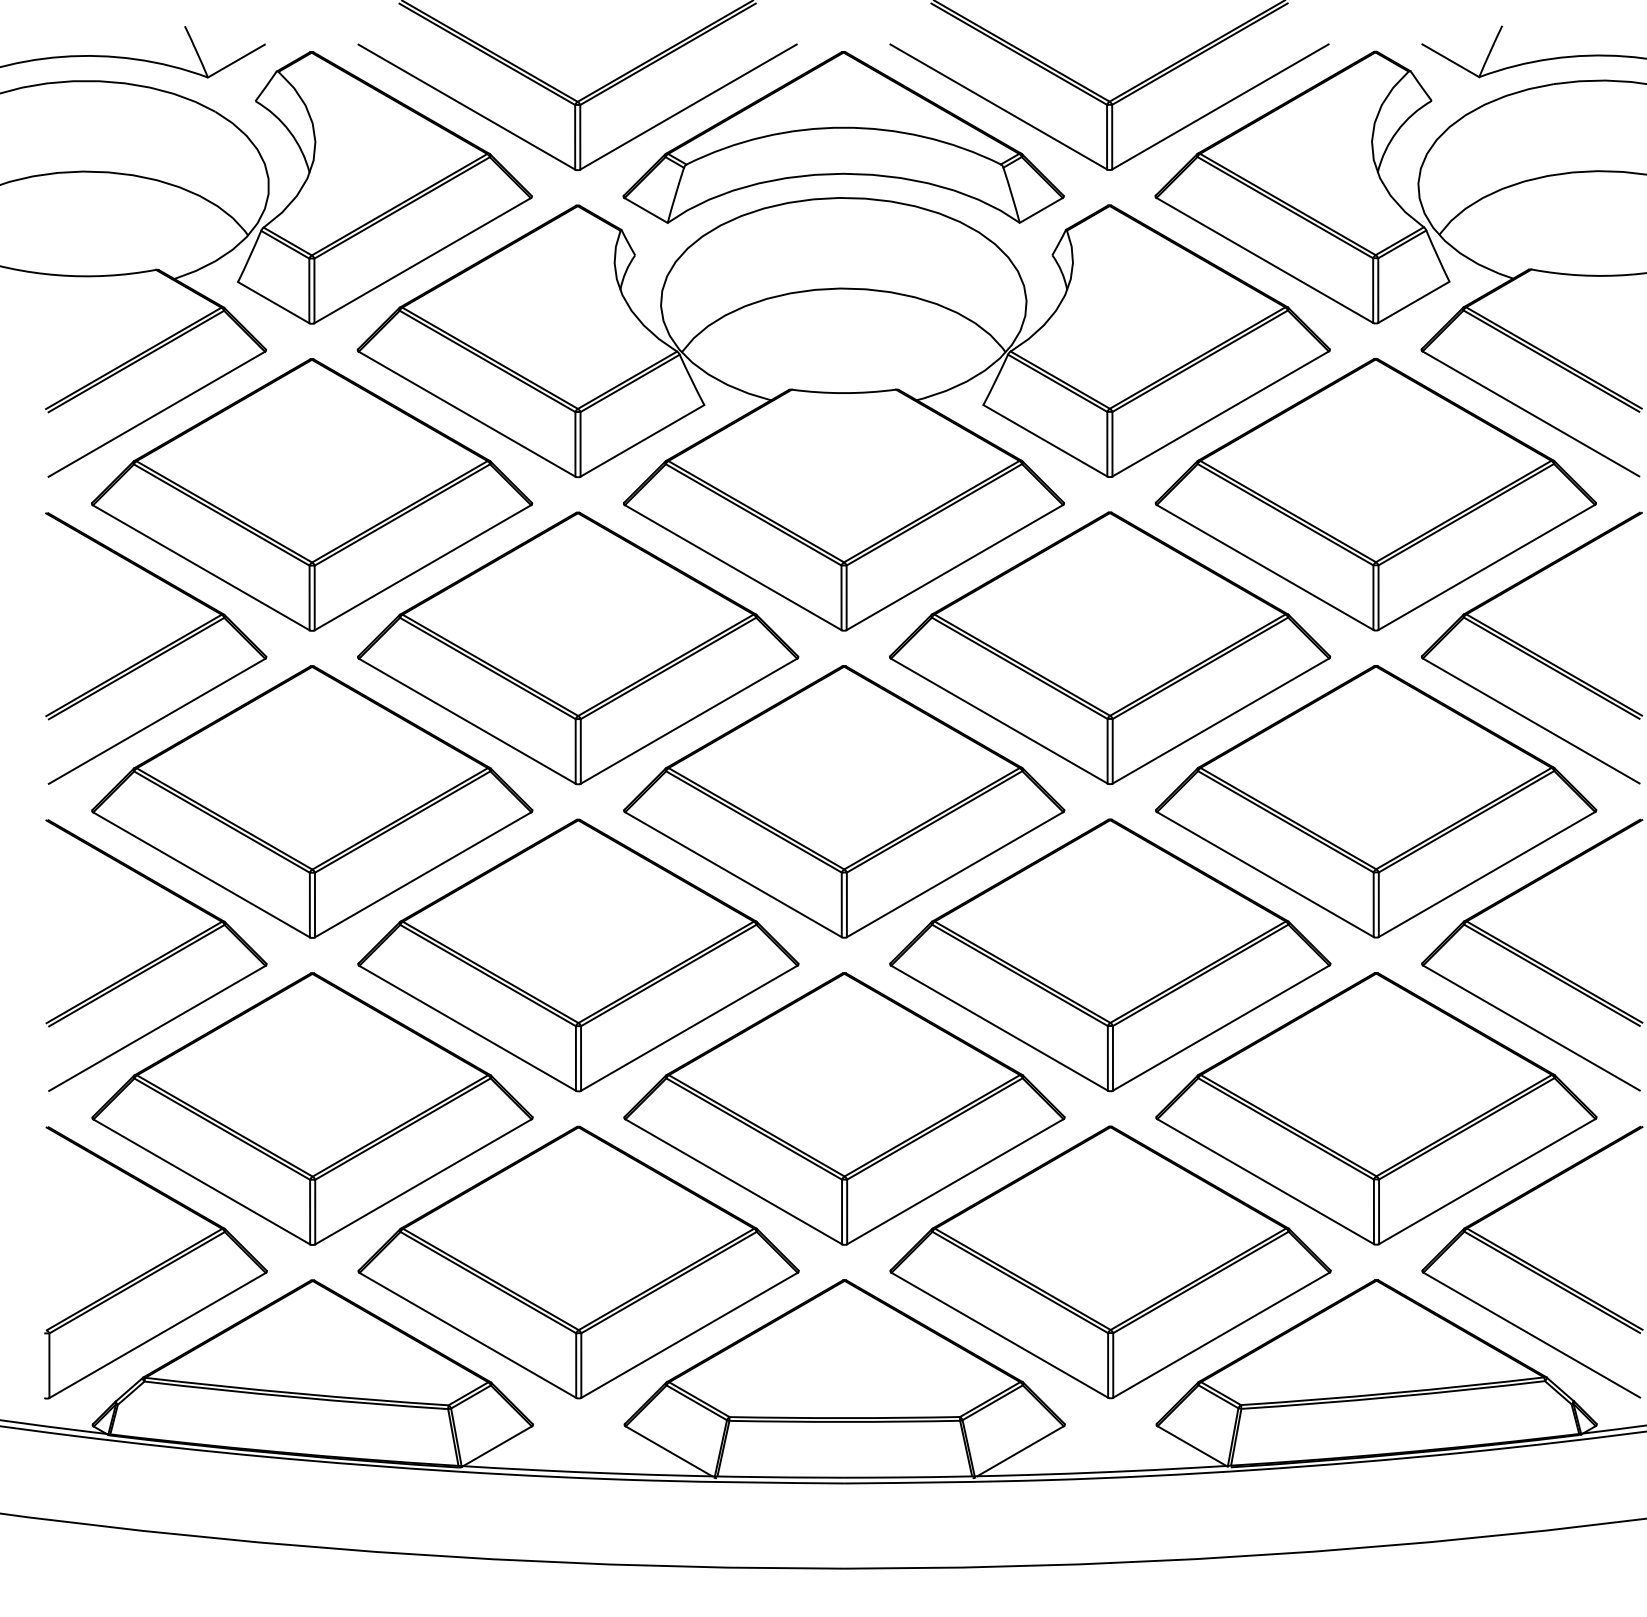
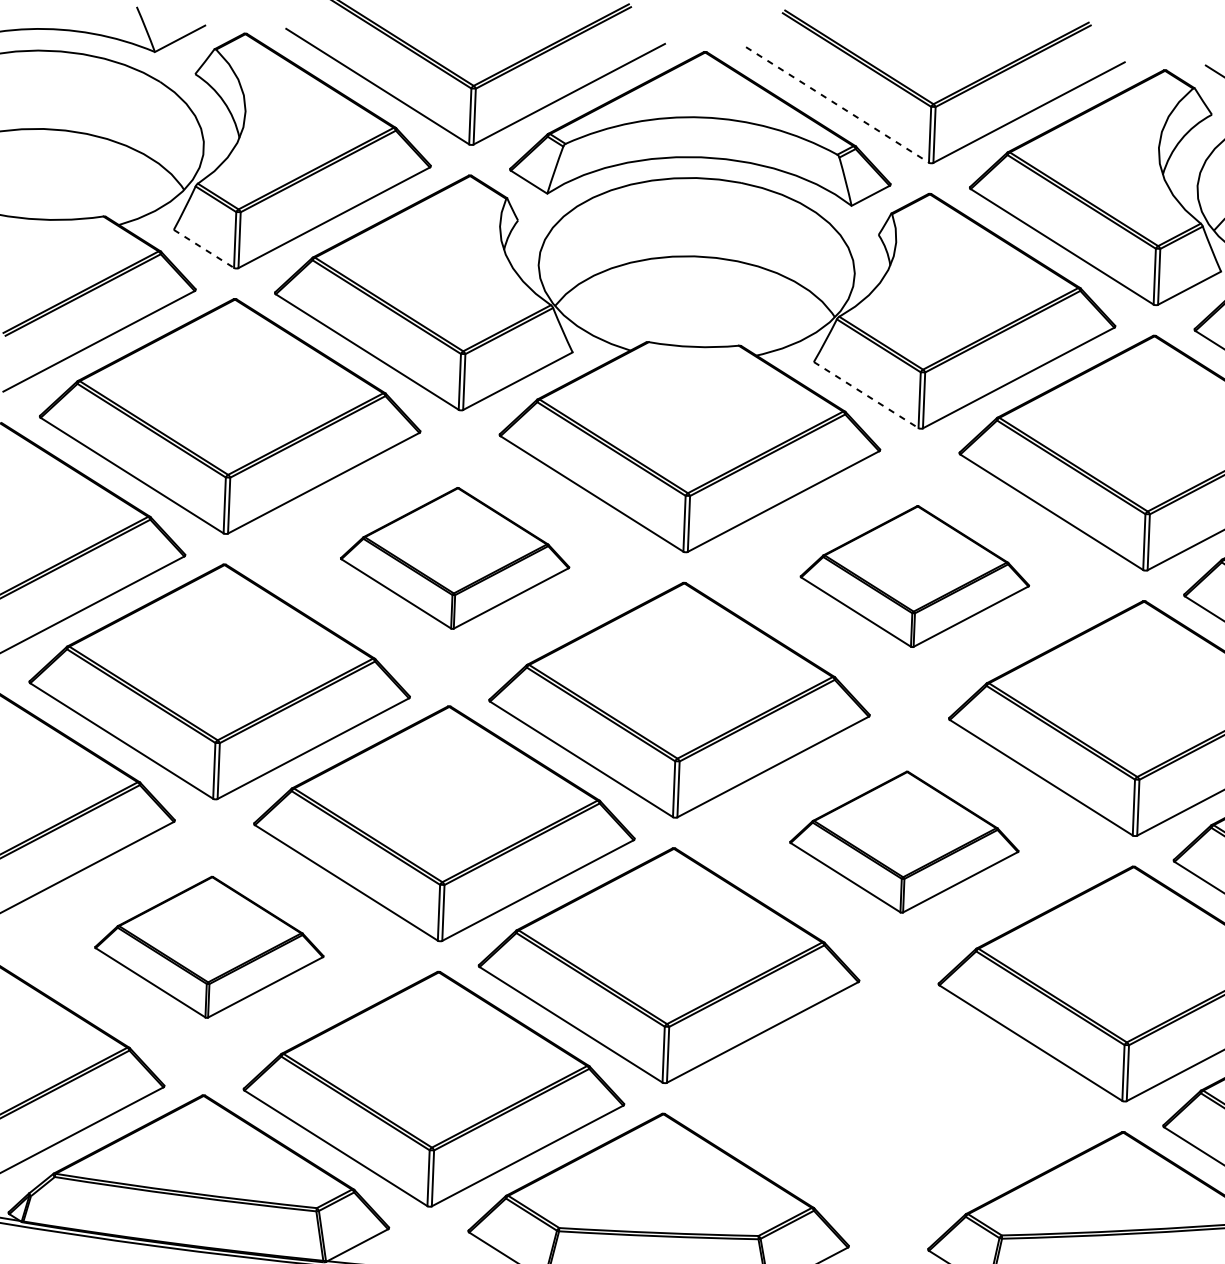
line: (999, 107) -> (838, 105), solid -> dashed
line: (274, 302) -> (204, 248), solid -> dashed
line: (1045, 440) -> (866, 394), solid -> dashed
part: (1110, 647) -> (915, 576), size x0.6
part: (578, 648) -> (455, 558), size x0.6
part: (1110, 955) -> (904, 842), size x0.6
part: (312, 1108) -> (209, 946), size x0.6
part: (1110, 1262) -> (893, 1107), removed

